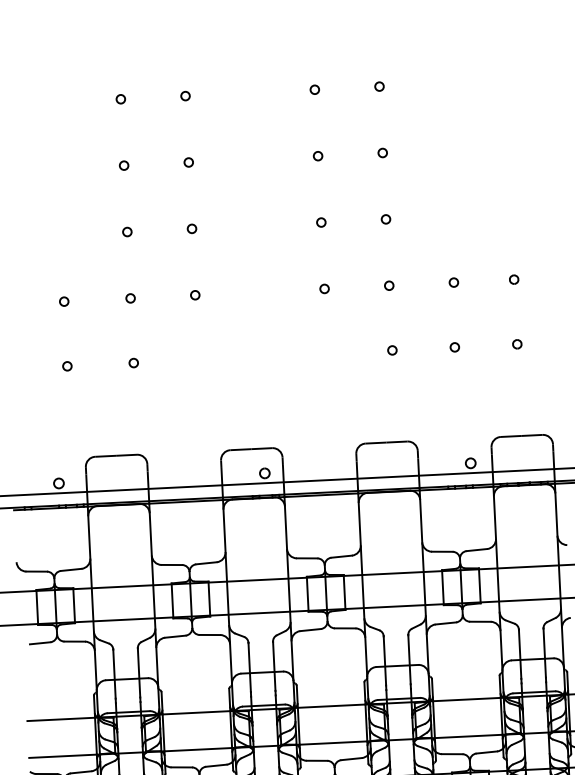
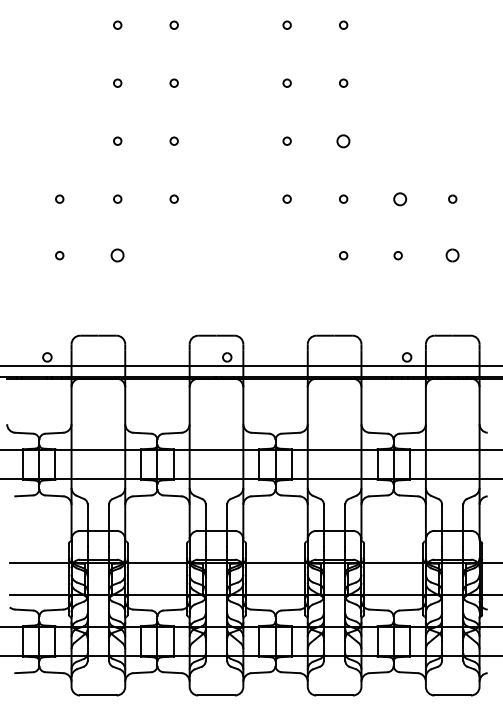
circle: (385, 218) -> (343, 140), size x1.6
circle: (453, 281) -> (399, 198), size x1.6
part: (517, 344) -> (452, 255), size x1.6
circle: (133, 362) -> (117, 255), size x1.6

